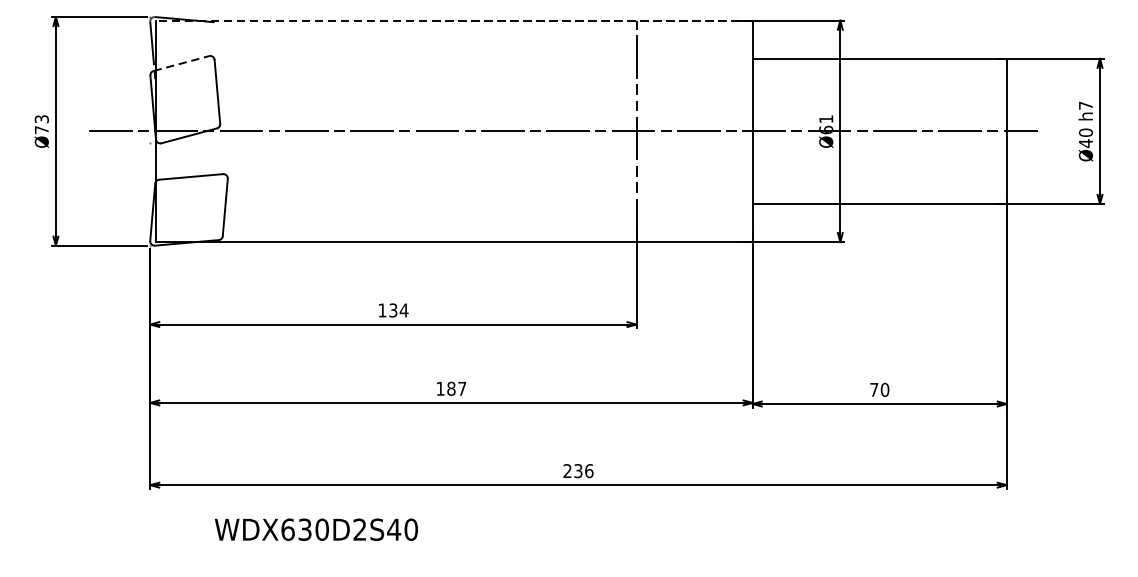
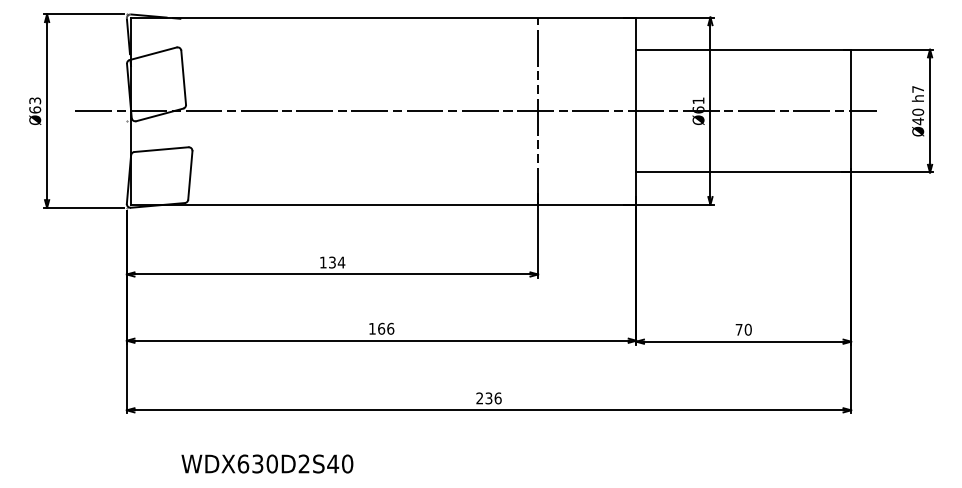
line: (453, 20) -> (383, 17), dashed -> solid
line: (181, 63) -> (153, 53), dashed -> solid
text: (42, 129) -> (35, 109), Ø73 -> Ø63
text: (457, 388) -> (386, 328), 187 -> 166
text: (316, 529) -> (267, 463), moved

